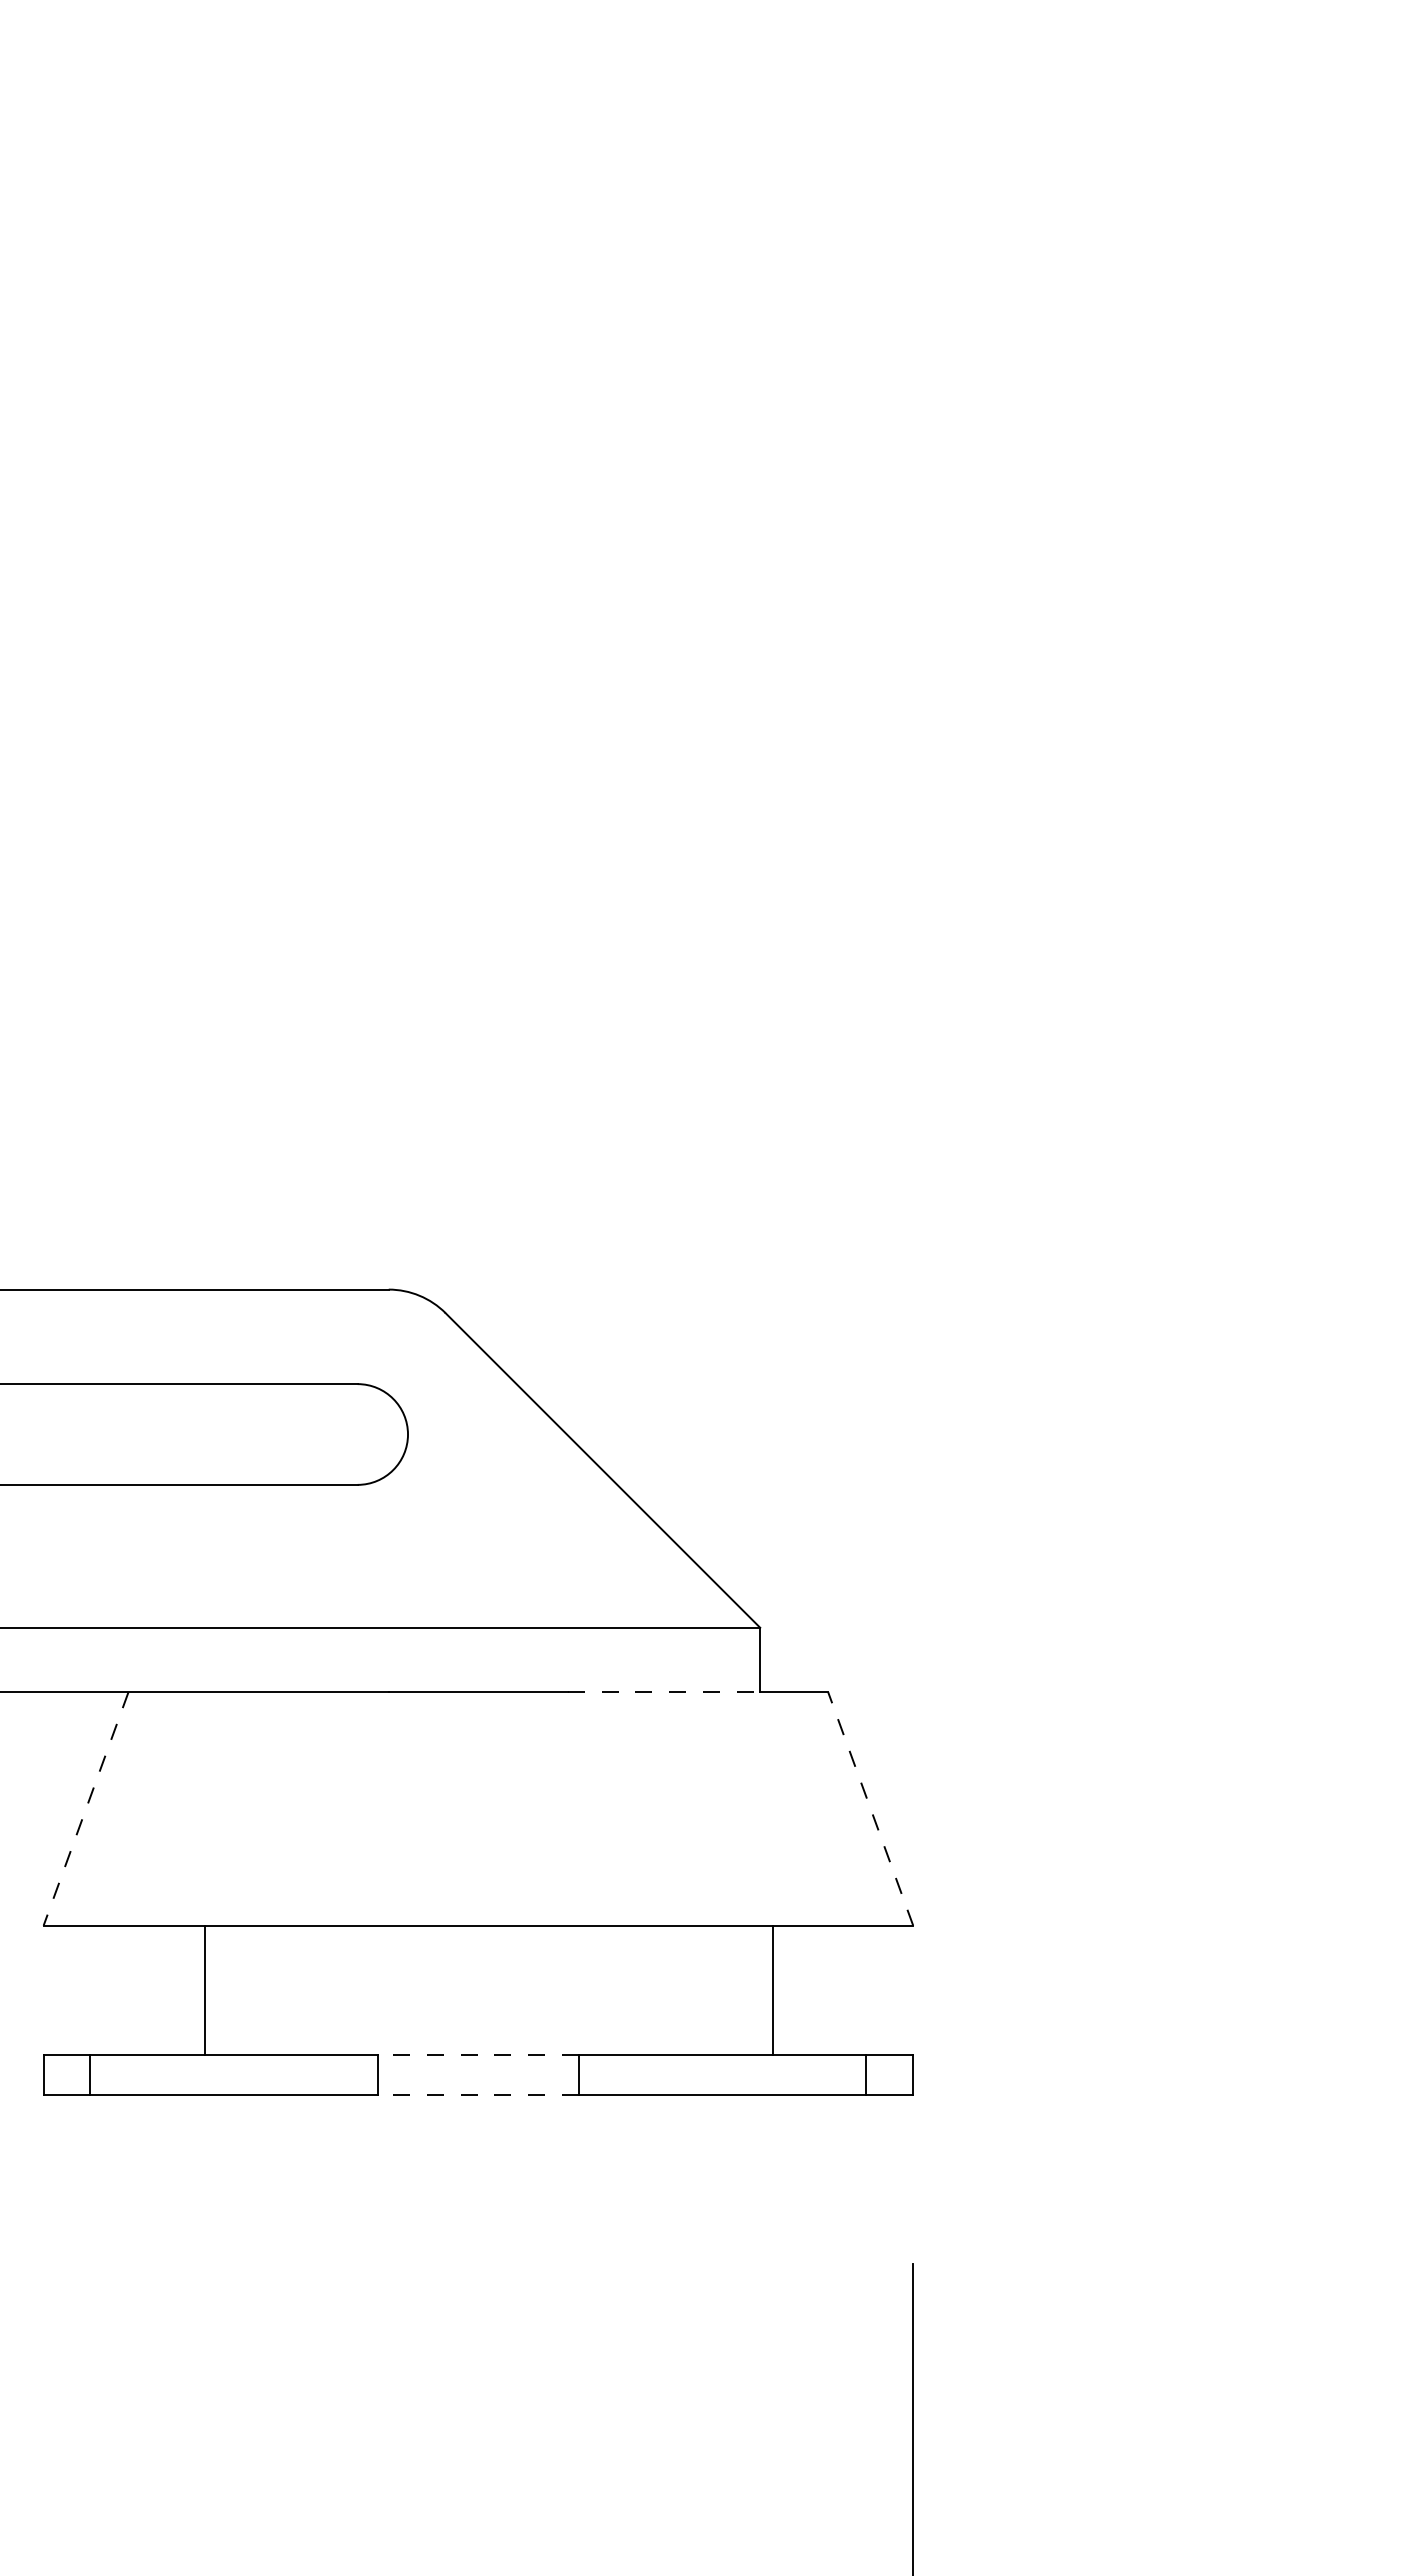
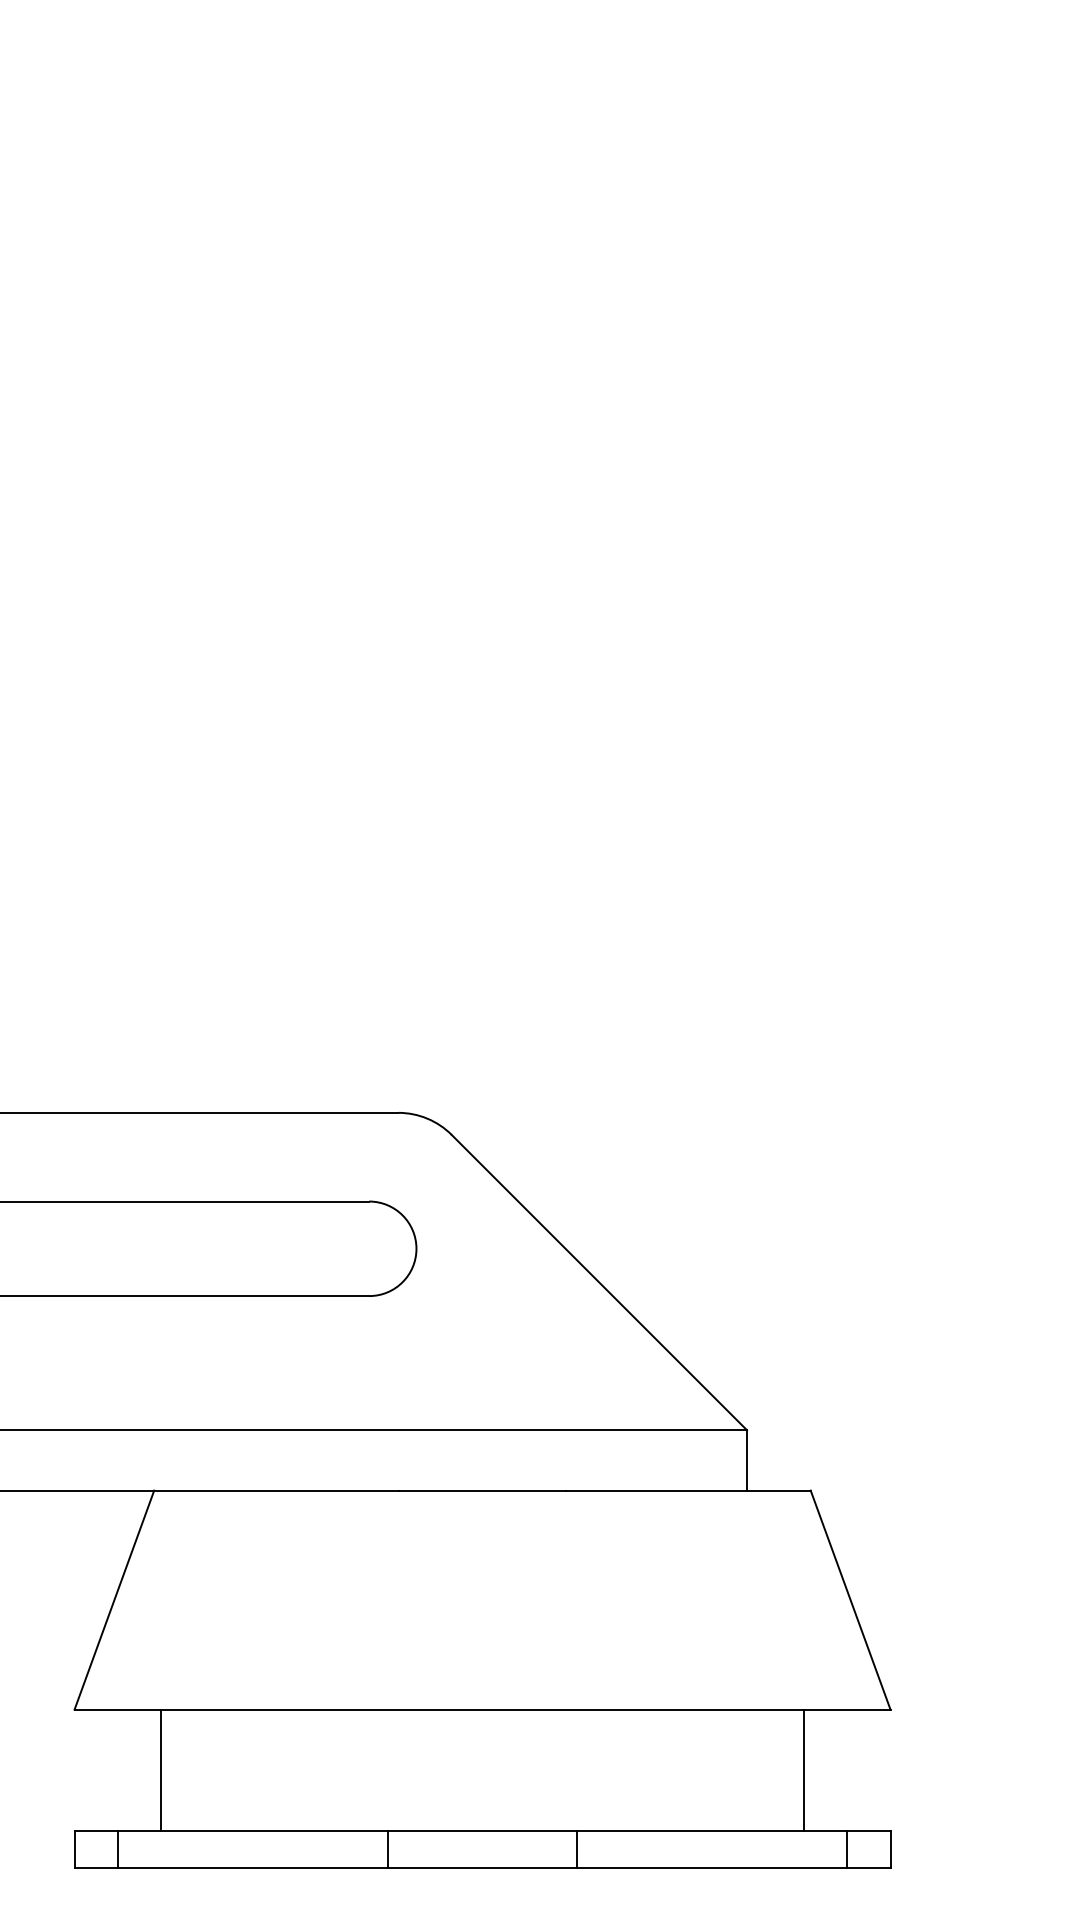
line: (664, 1692) -> (657, 1490), dashed -> solid
line: (870, 1808) -> (850, 1599), dashed -> solid
line: (85, 1809) -> (113, 1600), dashed -> solid
line: (205, 1989) -> (161, 1769), moved
line: (772, 1989) -> (803, 1769), moved
line: (478, 2054) -> (482, 1830), dashed -> solid
line: (478, 2094) -> (482, 1868), dashed -> solid

